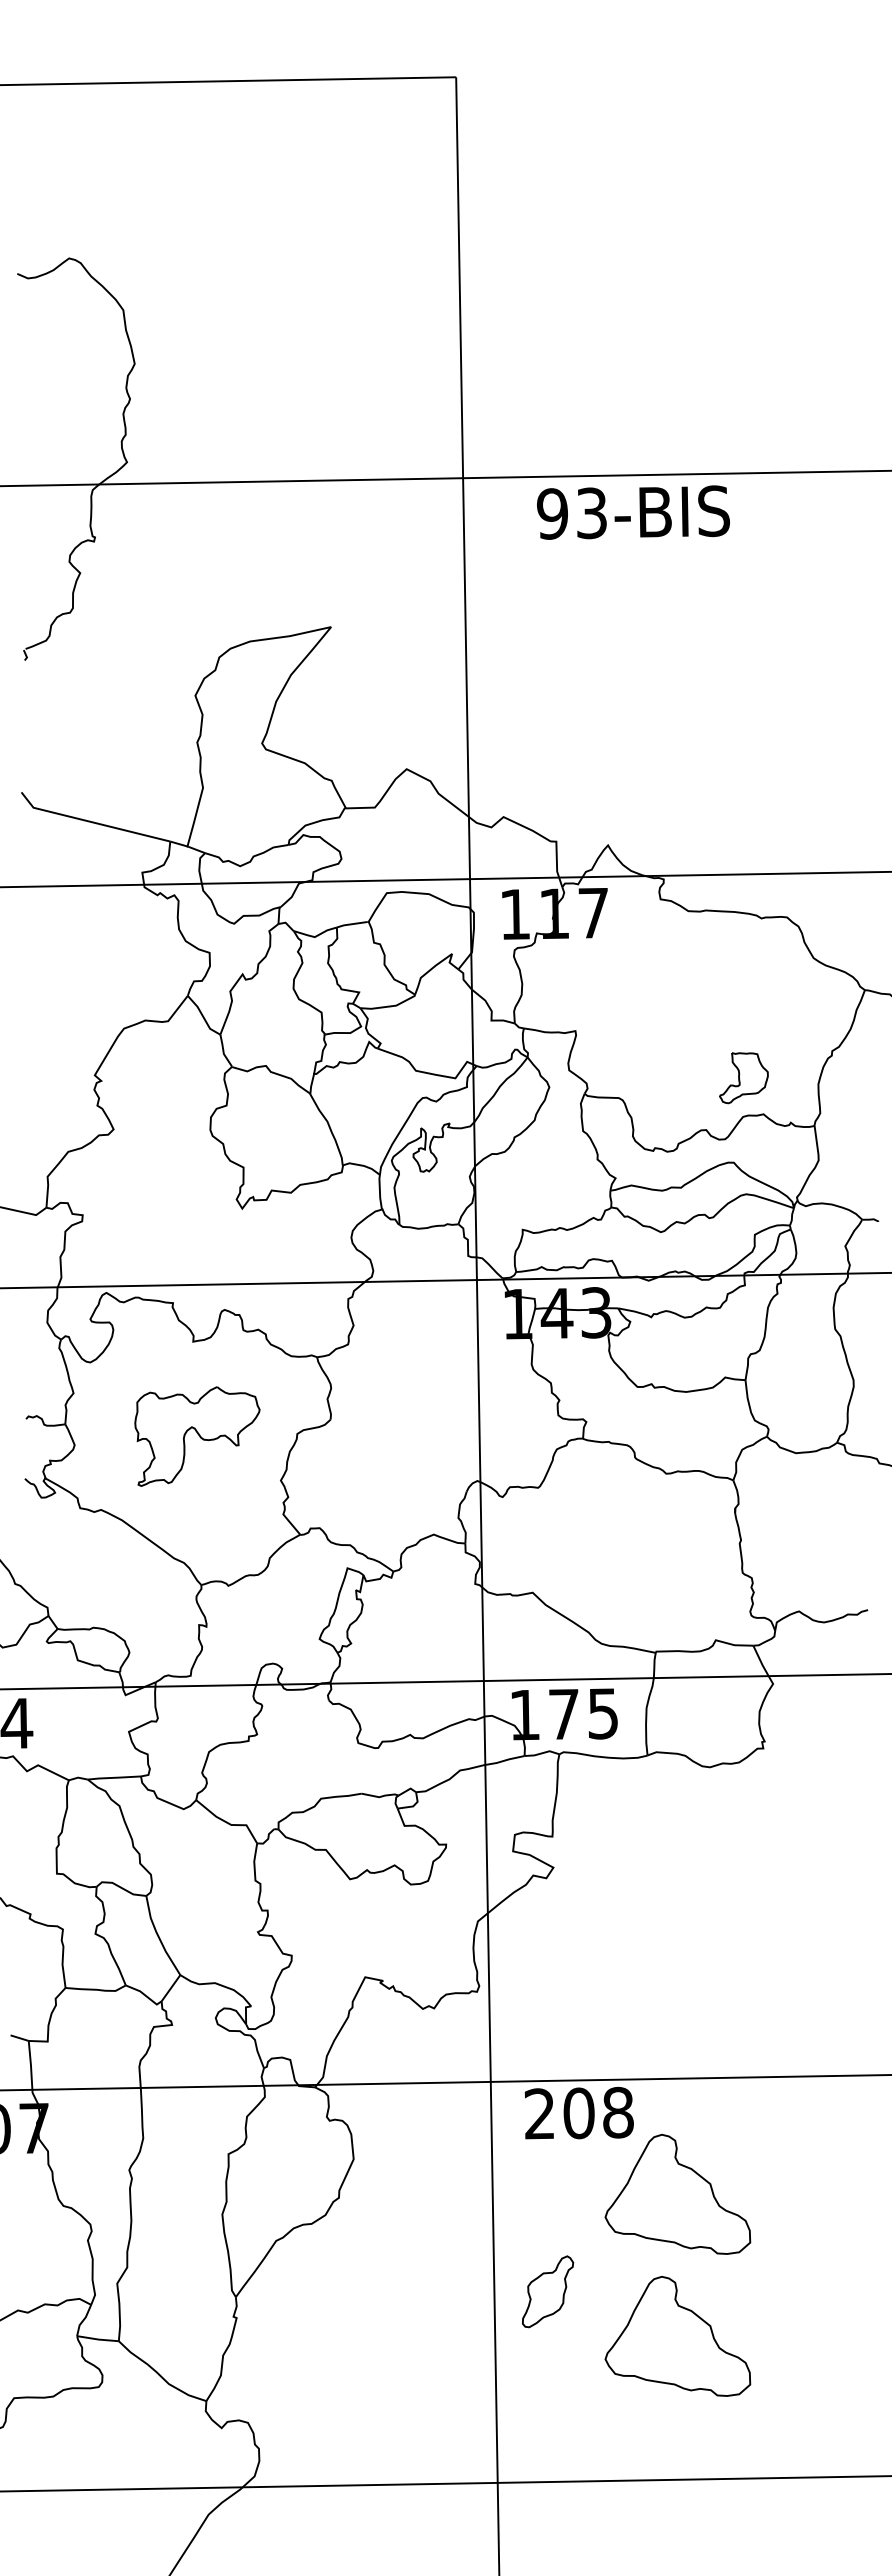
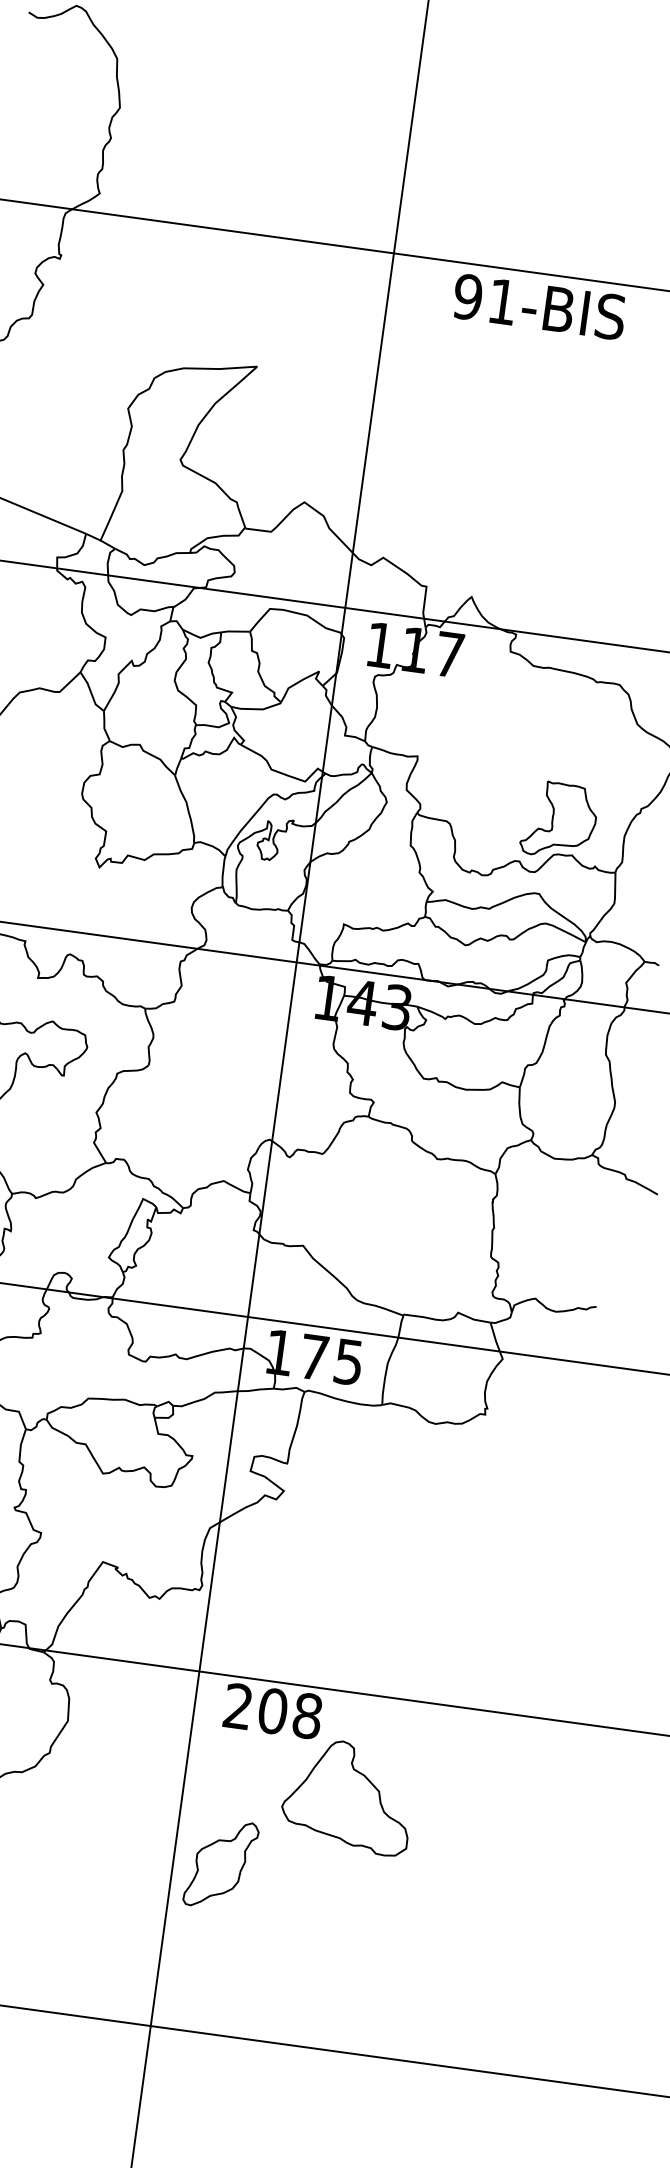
text: (591, 513) -> (502, 302), 93-BIS -> 91-BIS
part: (743, 1077) -> (559, 820), size x1.67
part: (547, 2291) -> (220, 1864), size x1.43
part: (677, 2336) -> (329, 1921), removed

